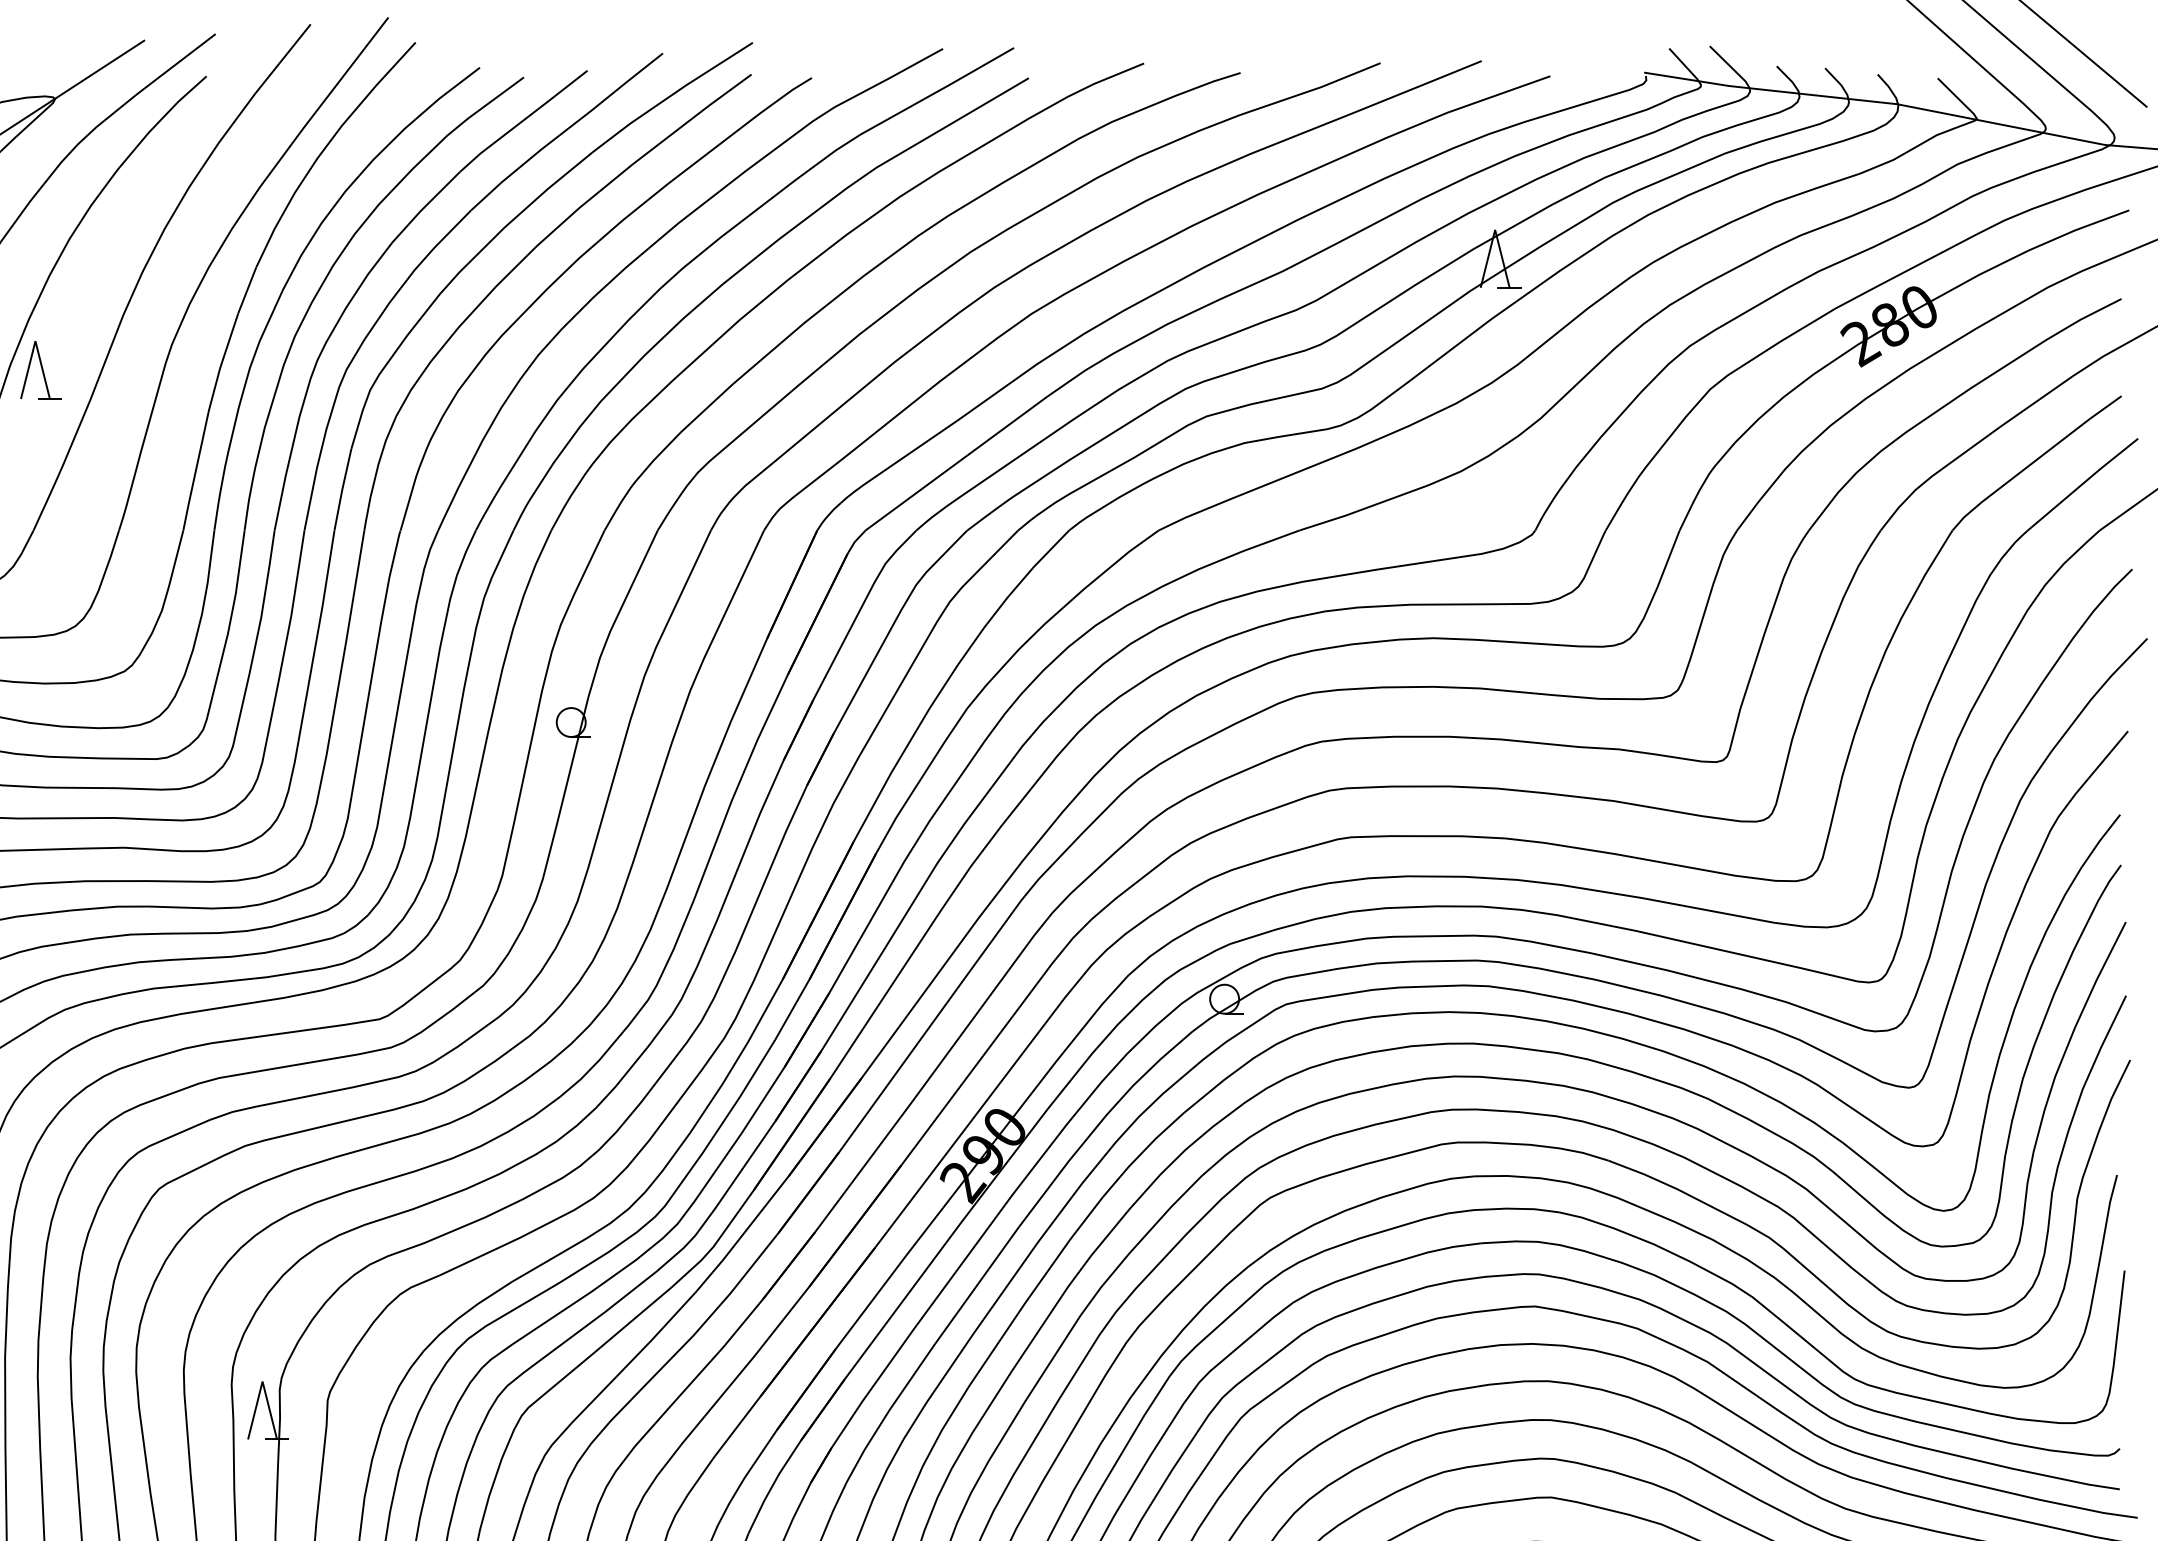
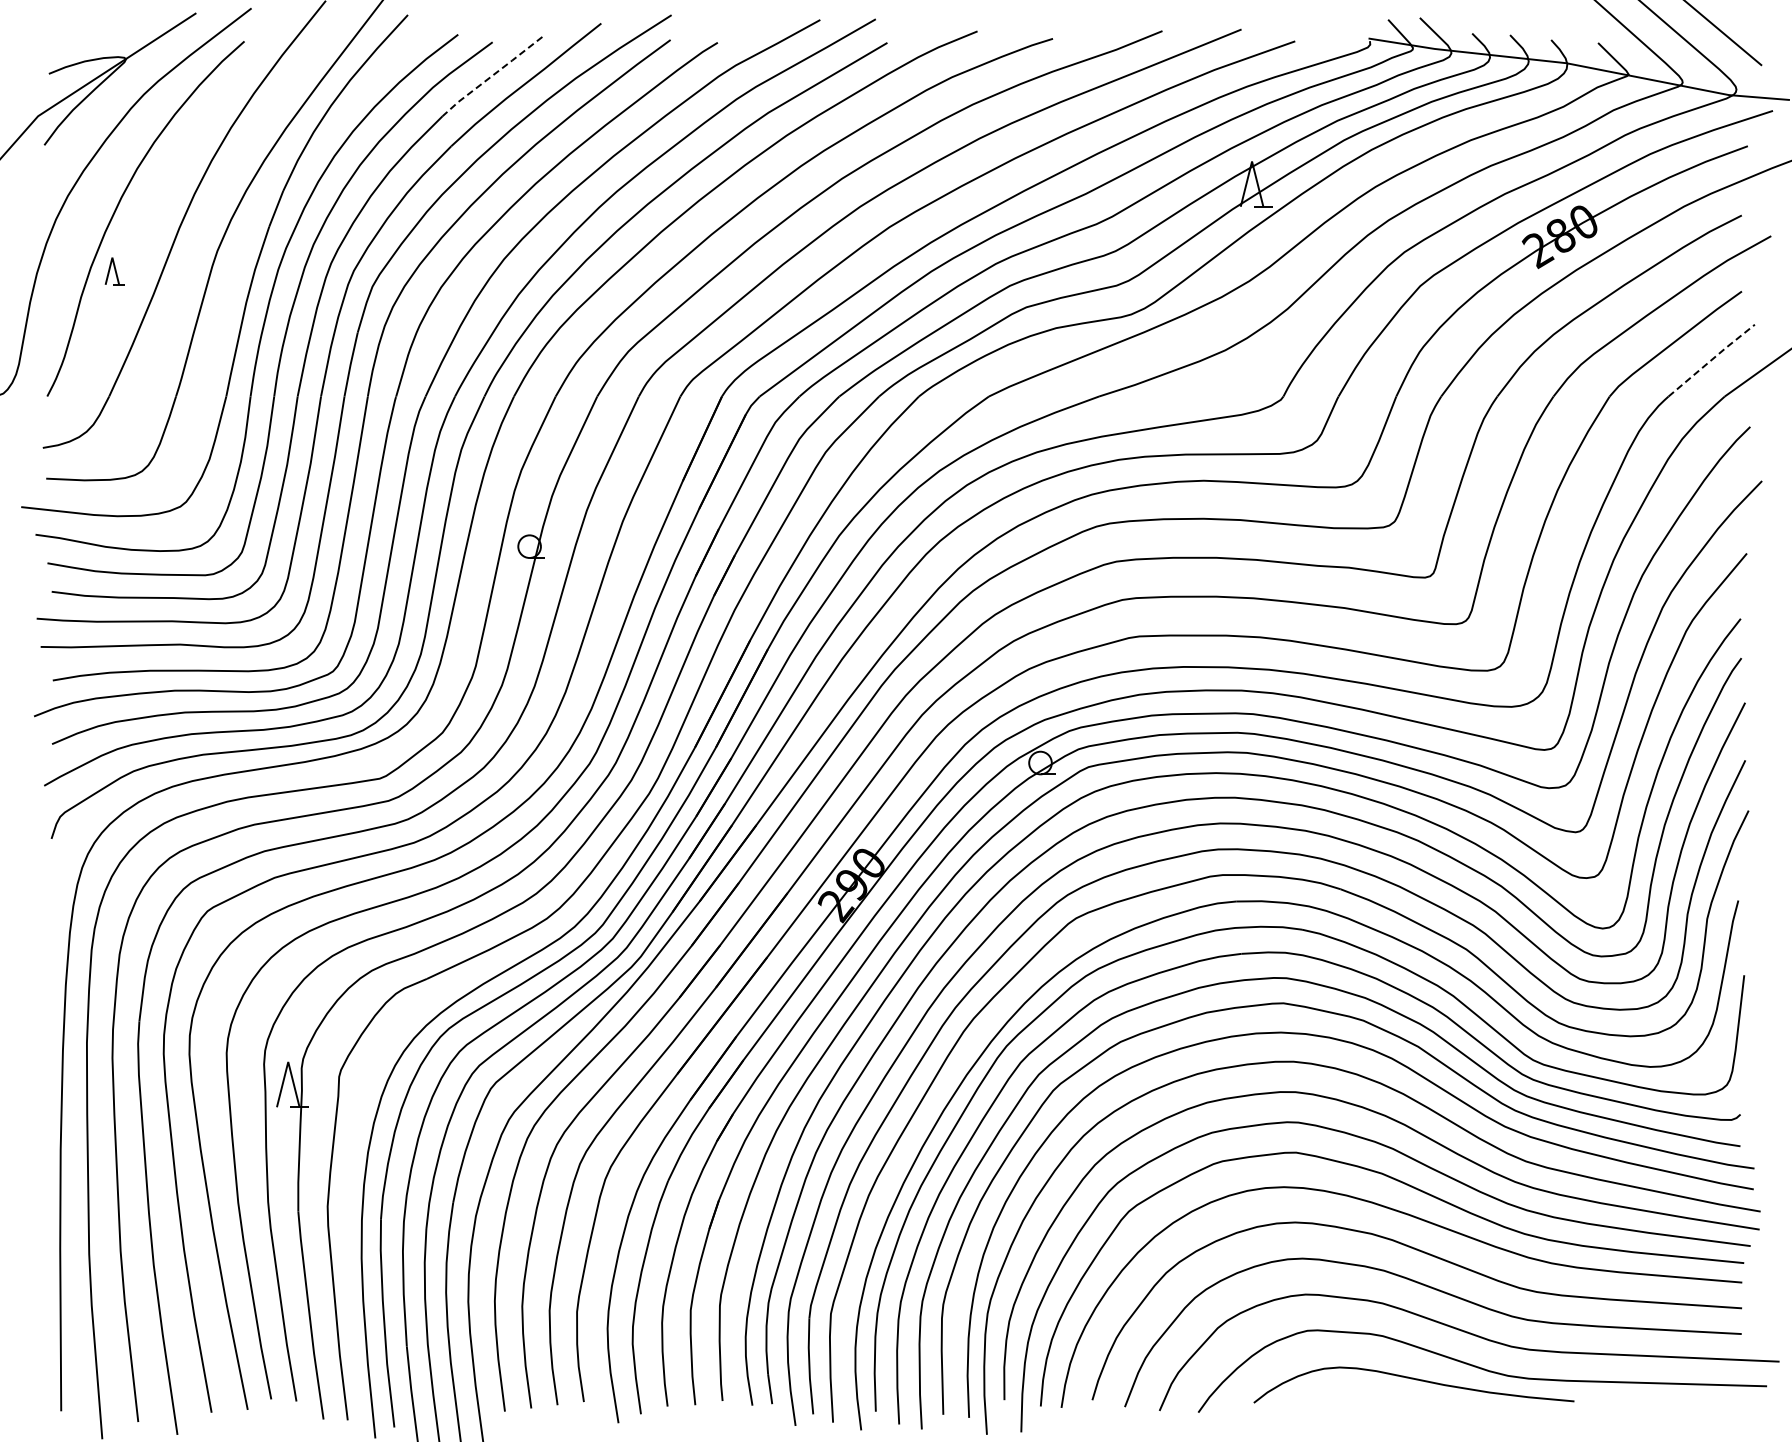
line: (522, 121) -> (491, 76), solid -> dashed
part: (40, 370) -> (114, 271), size x0.6
line: (2082, 483) -> (1711, 359), solid -> dashed

